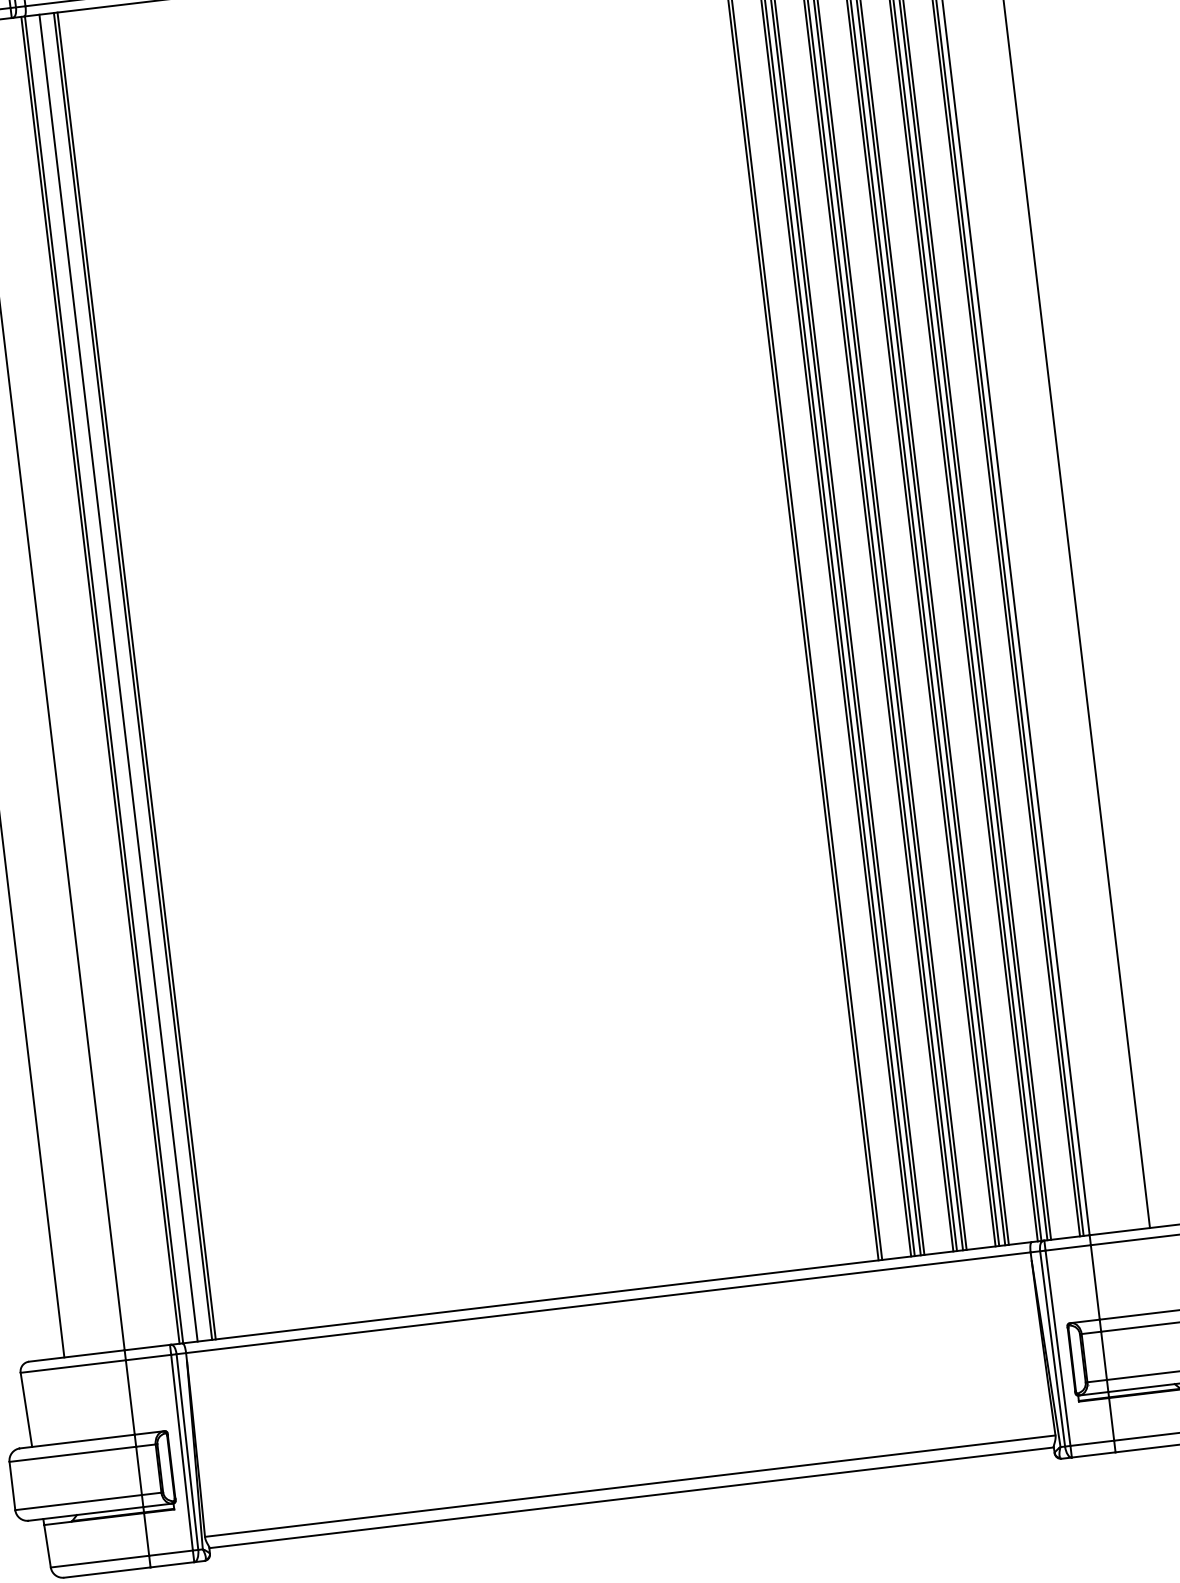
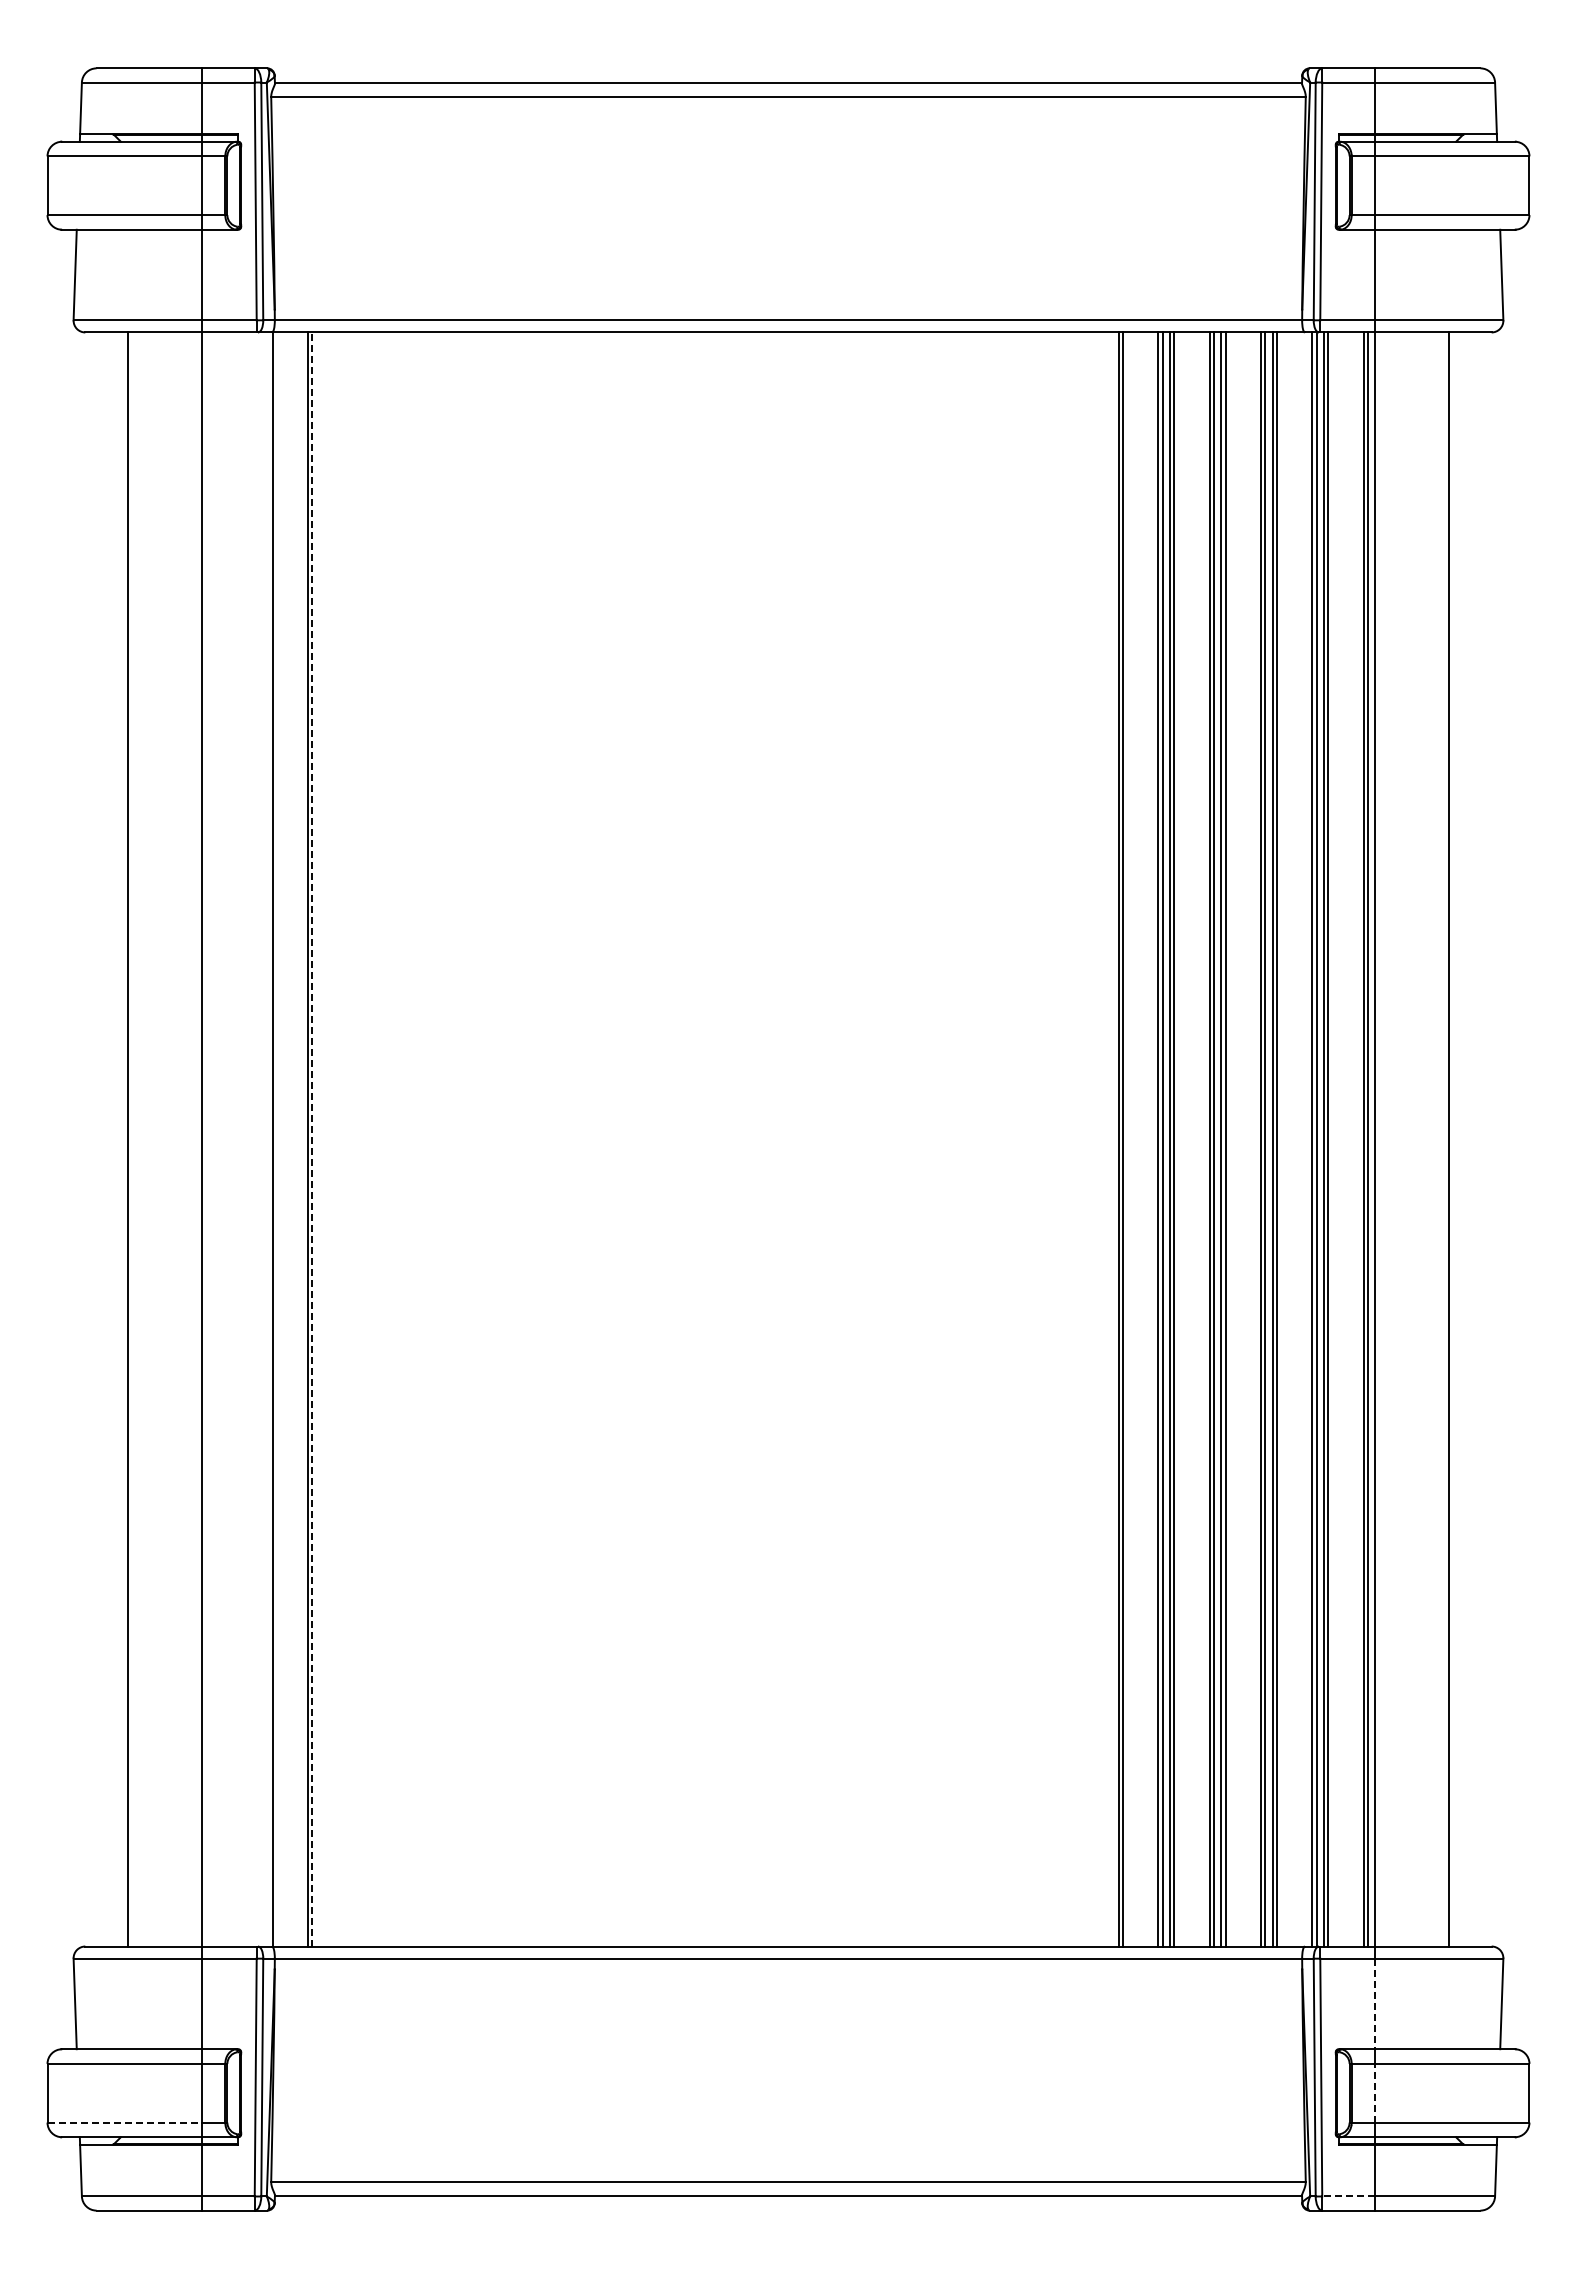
line: (136, 675) -> (312, 1139), solid -> dashed
line: (118, 678) -> (290, 1139), removed
line: (100, 680) -> (268, 1139), removed
line: (1095, 1282) -> (1375, 2004), solid -> dashed
line: (1104, 1355) -> (1375, 2092), solid -> dashed
line: (1092, 1443) -> (1348, 2196), solid -> dashed
line: (79, 1502) -> (125, 2122), solid -> dashed

